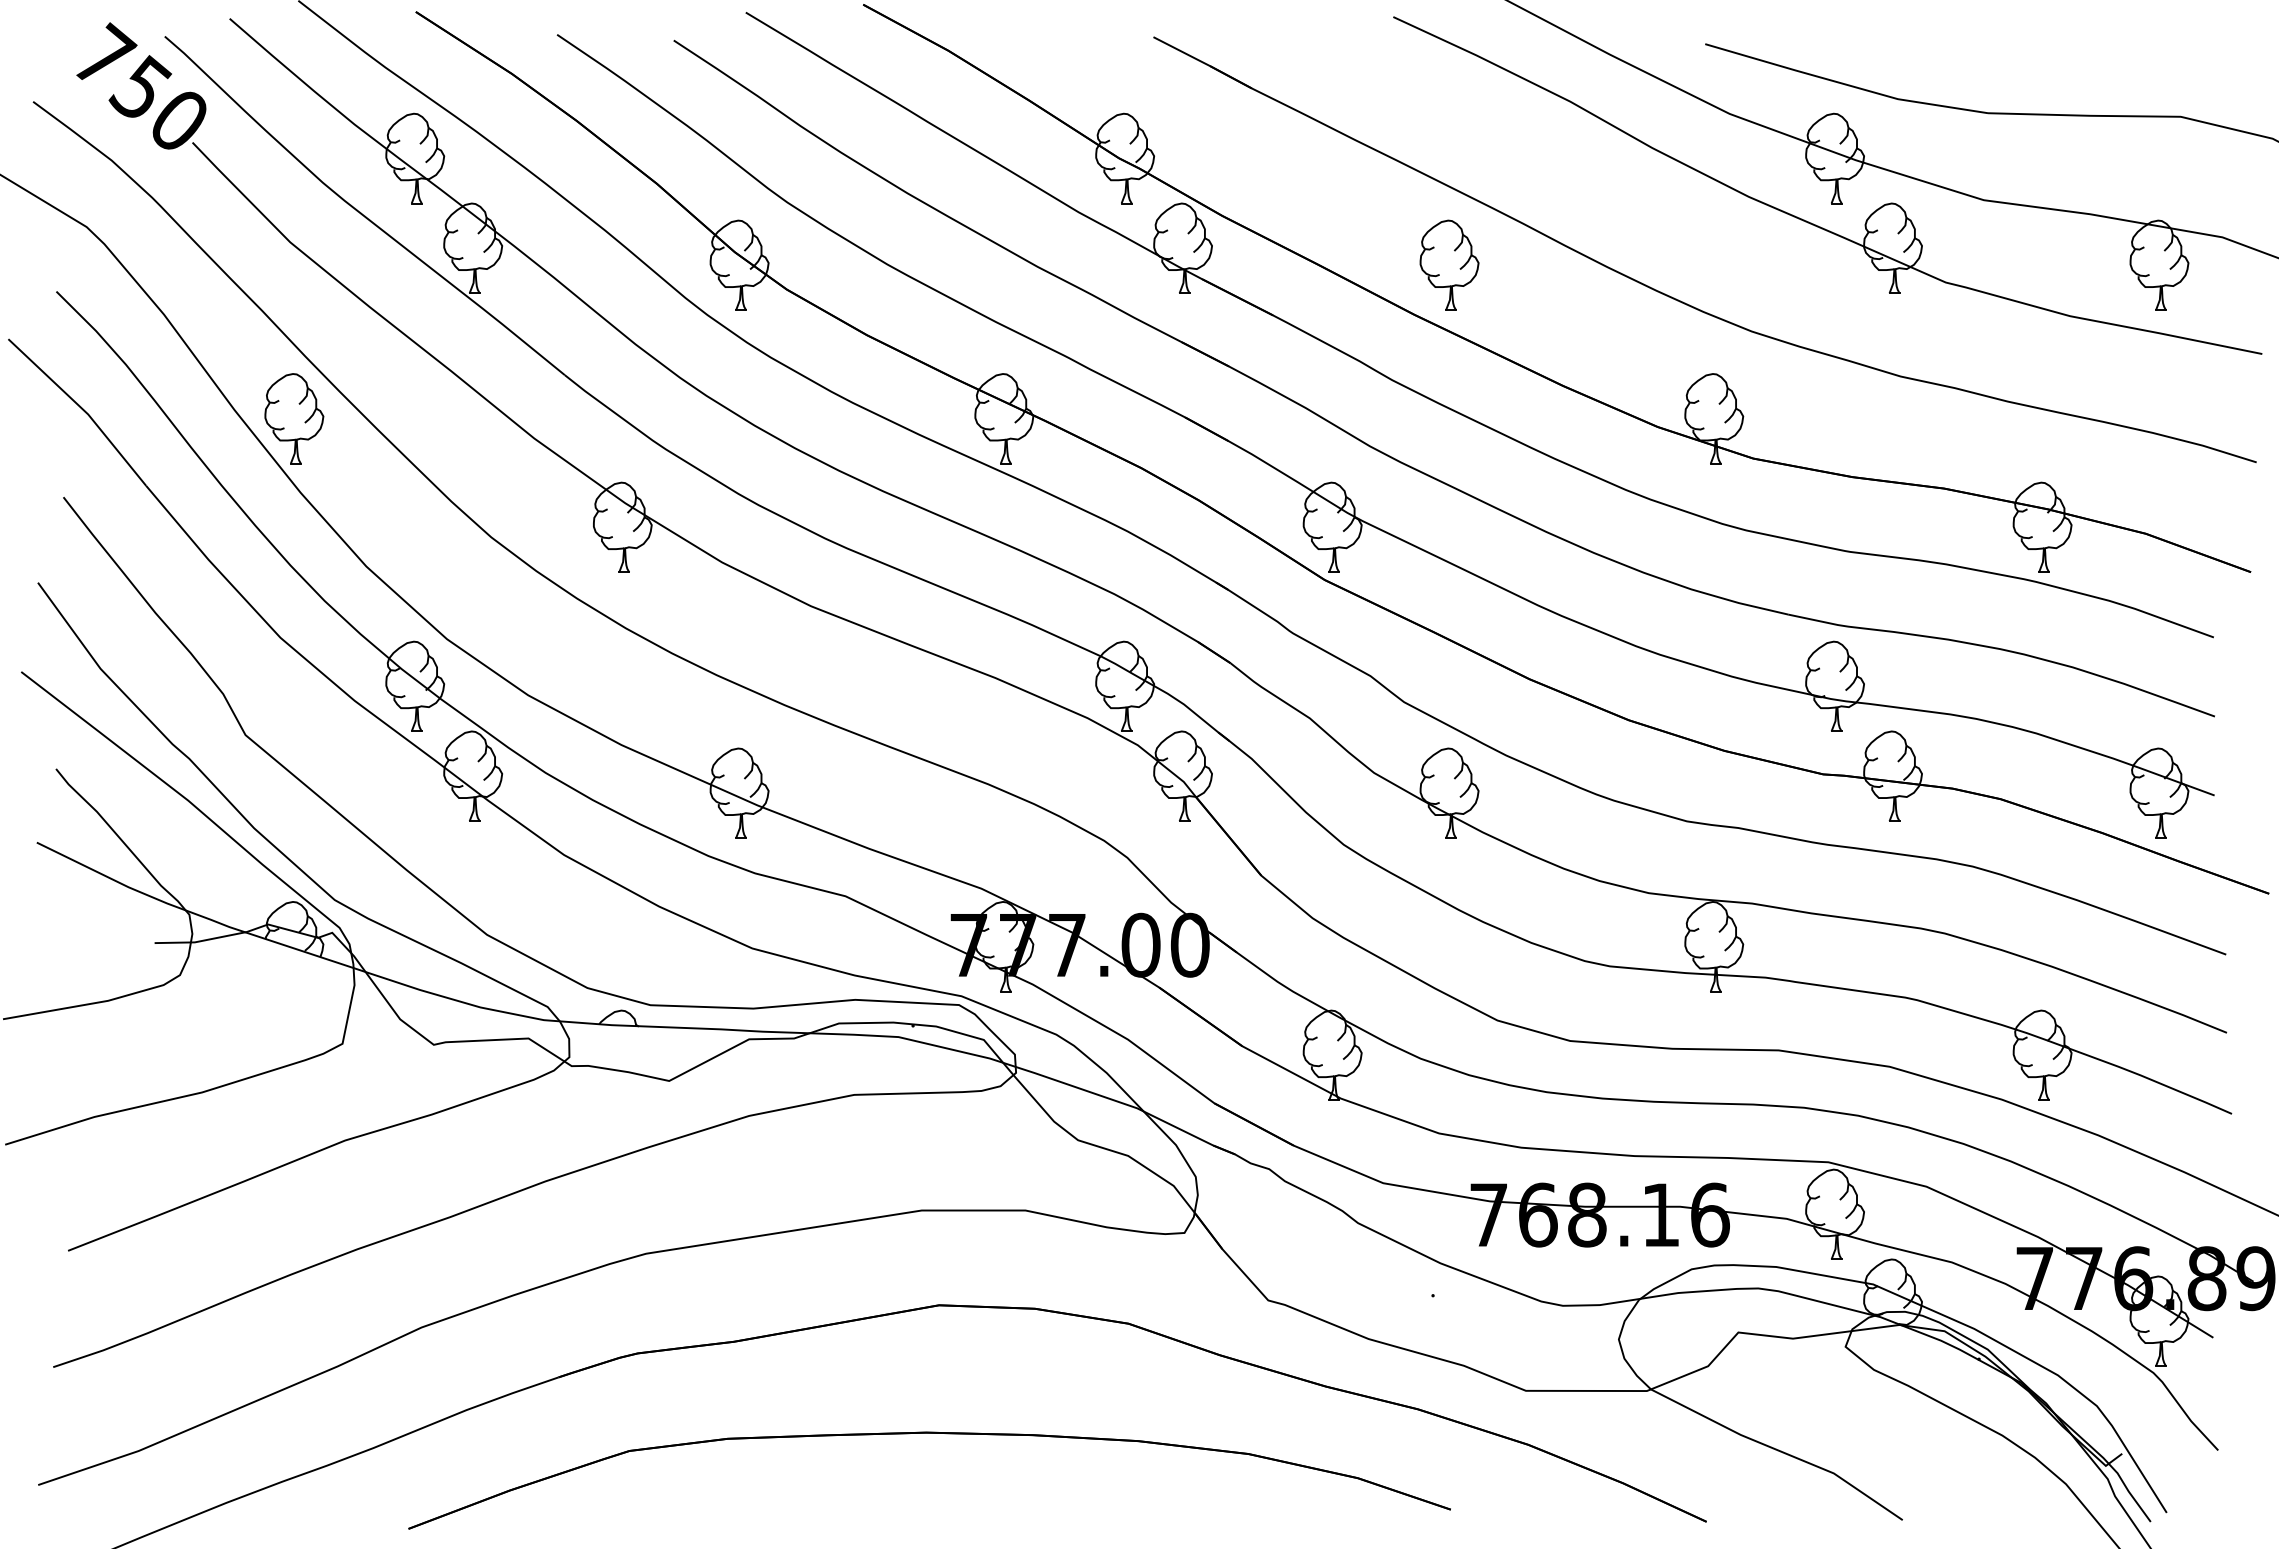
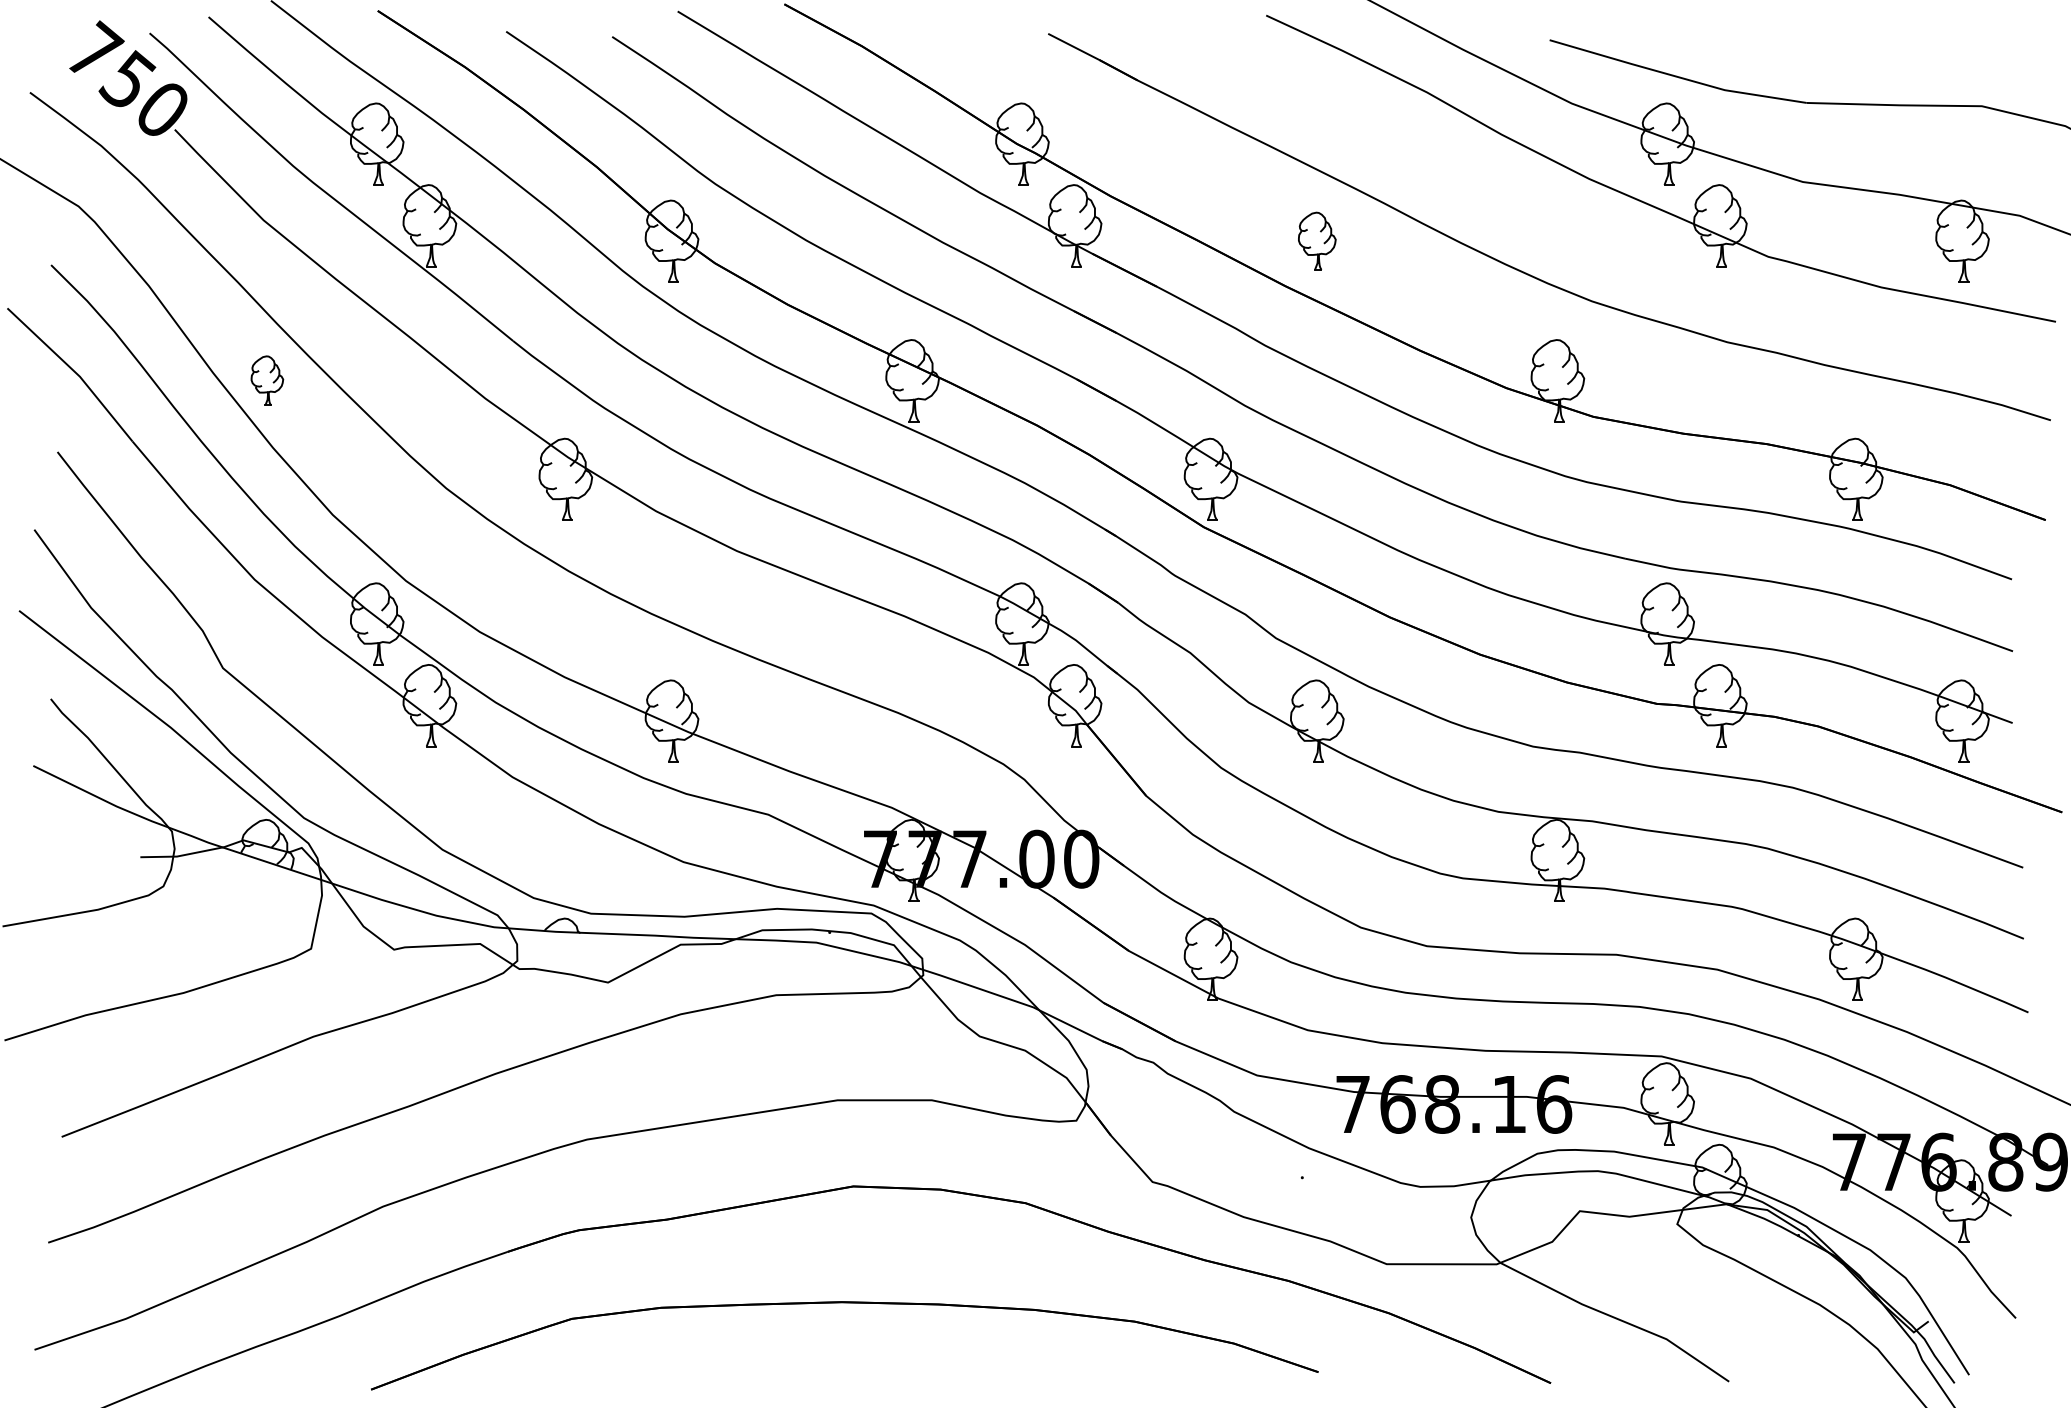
part: (1449, 264) -> (1317, 240), size x0.7
part: (294, 418) -> (267, 380), size x0.6

